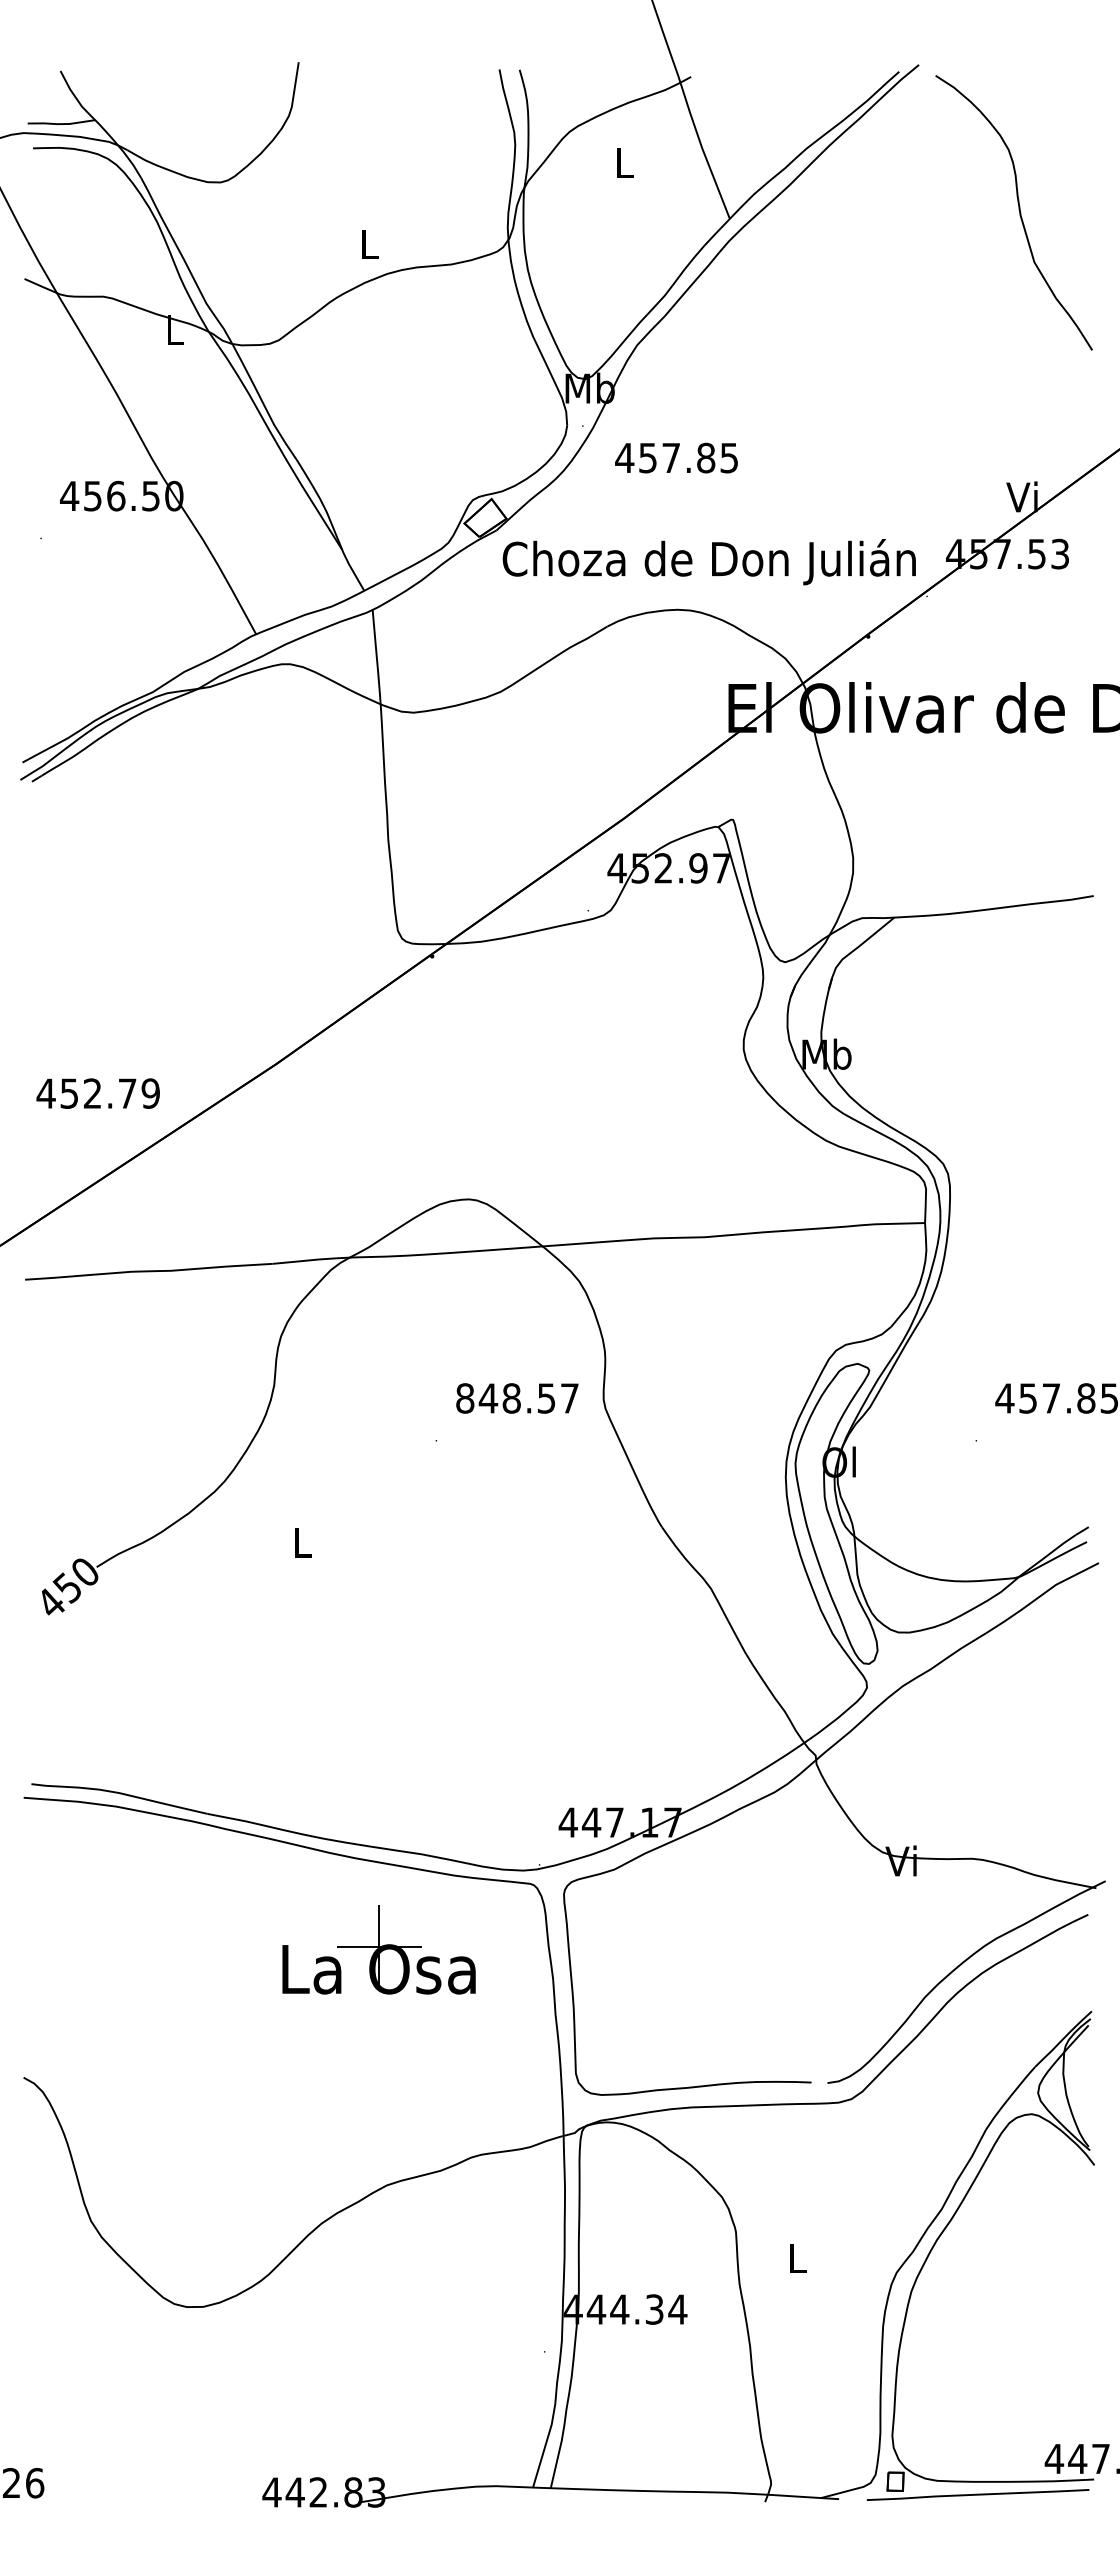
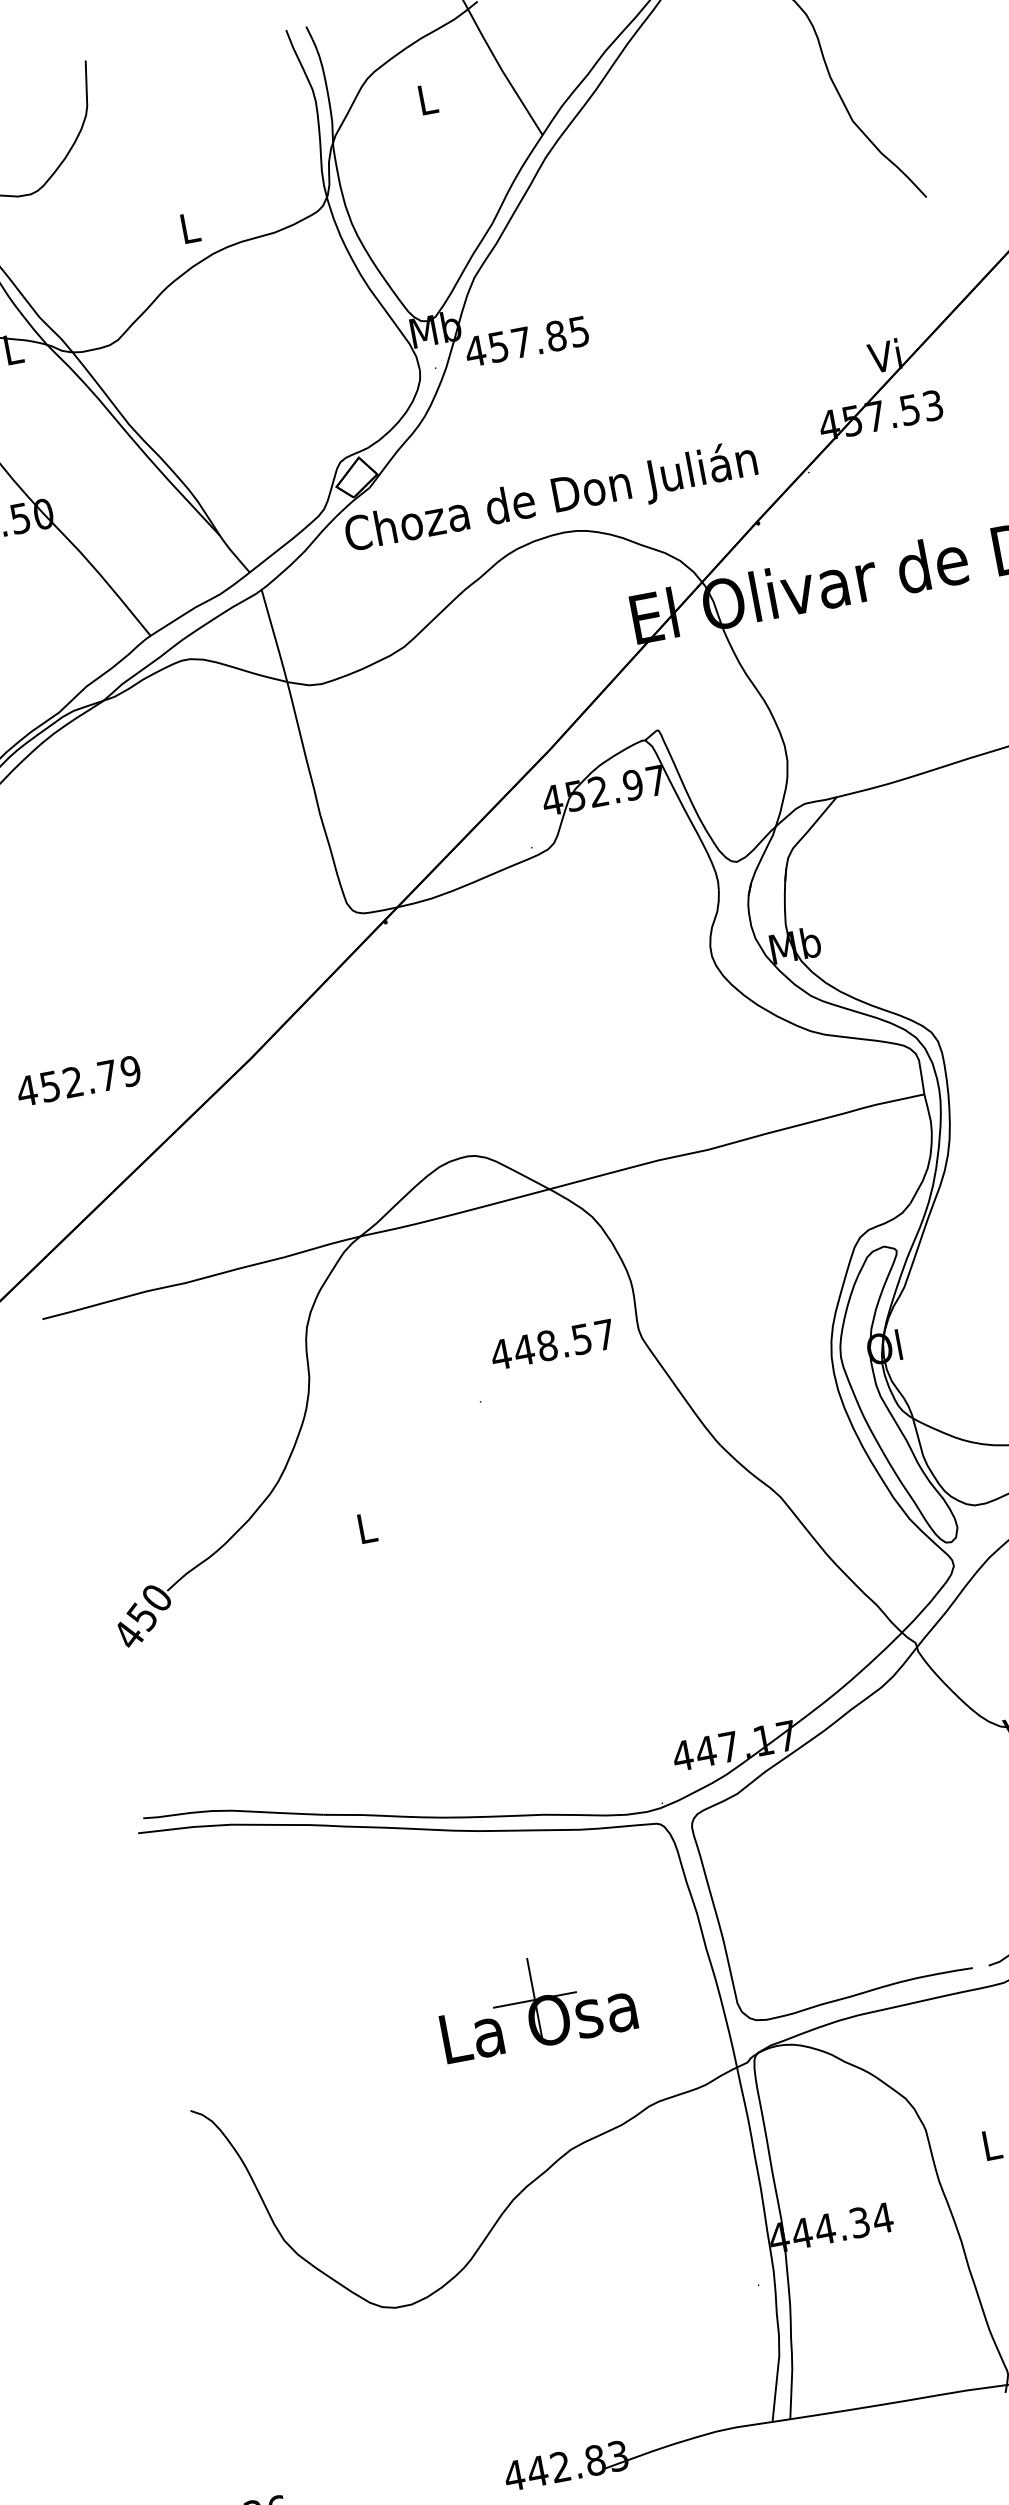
text: (676, 457) -> (526, 341), moved
text: (708, 562) -> (550, 499), moved
text: (97, 1093) -> (78, 1081), moved
text: (464, 1398) -> (500, 1354), 848.57 -> 448.57
part: (378, 1949) -> (534, 2002), moved

